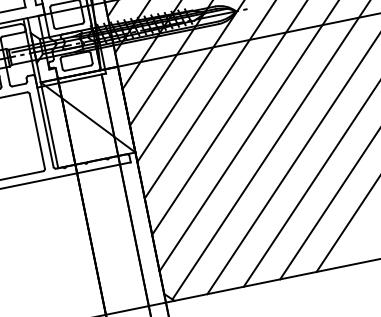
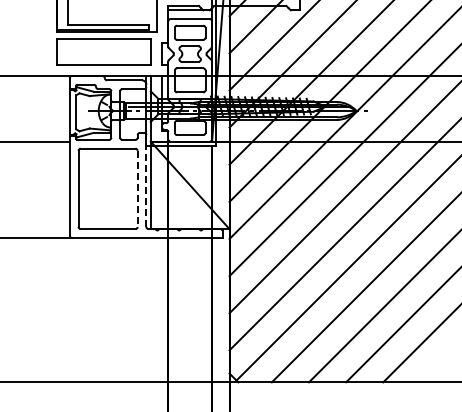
line: (44, 122) -> (146, 181), solid -> dashed
line: (37, 131) -> (137, 189), solid -> dashed

